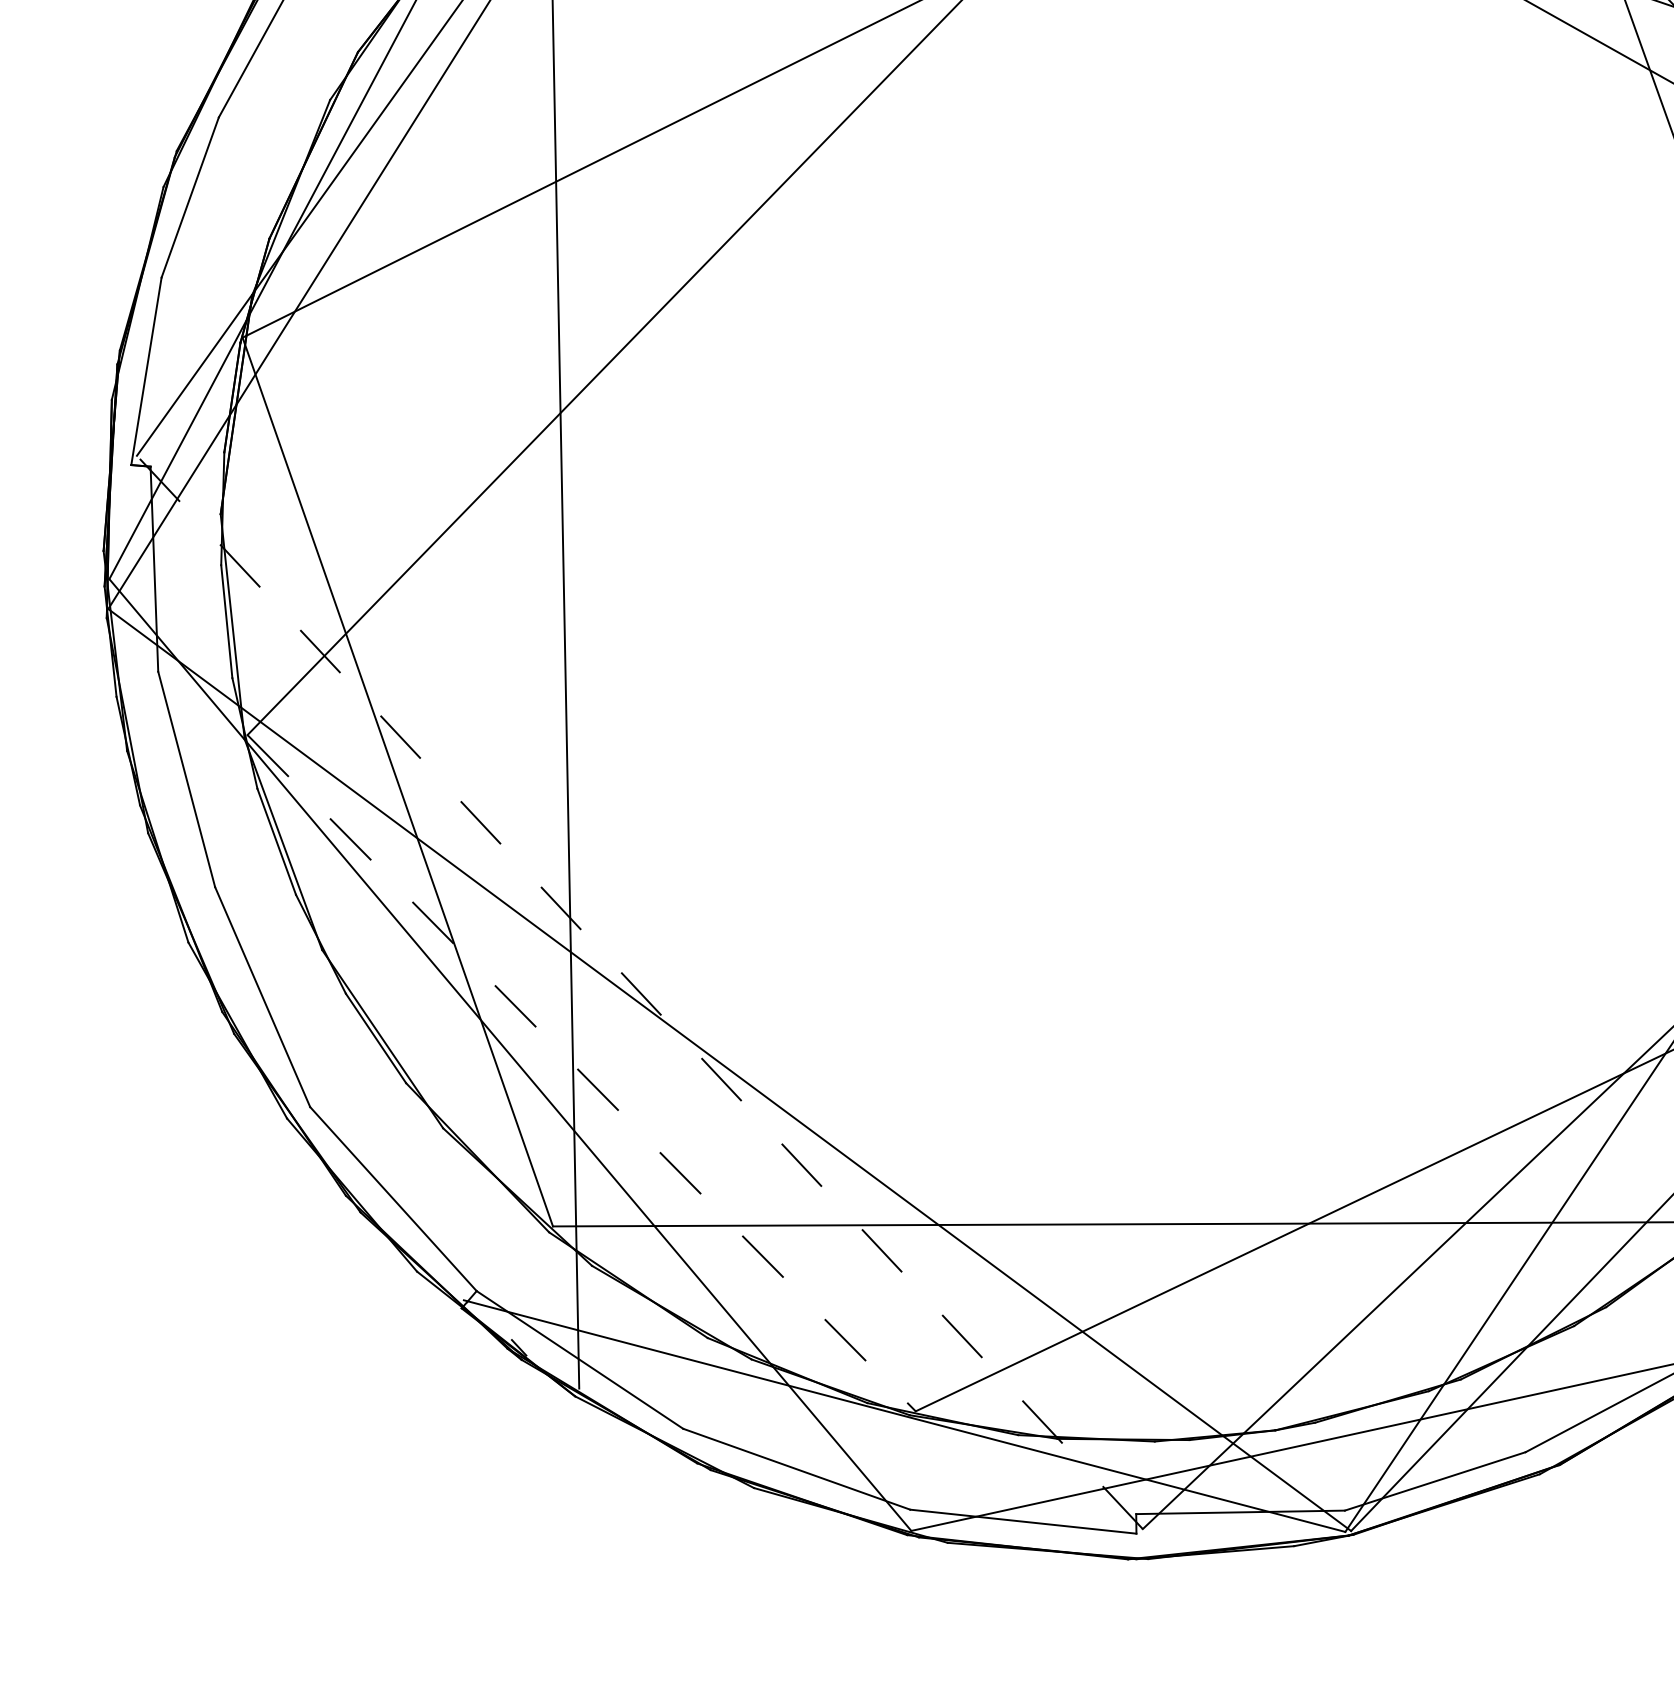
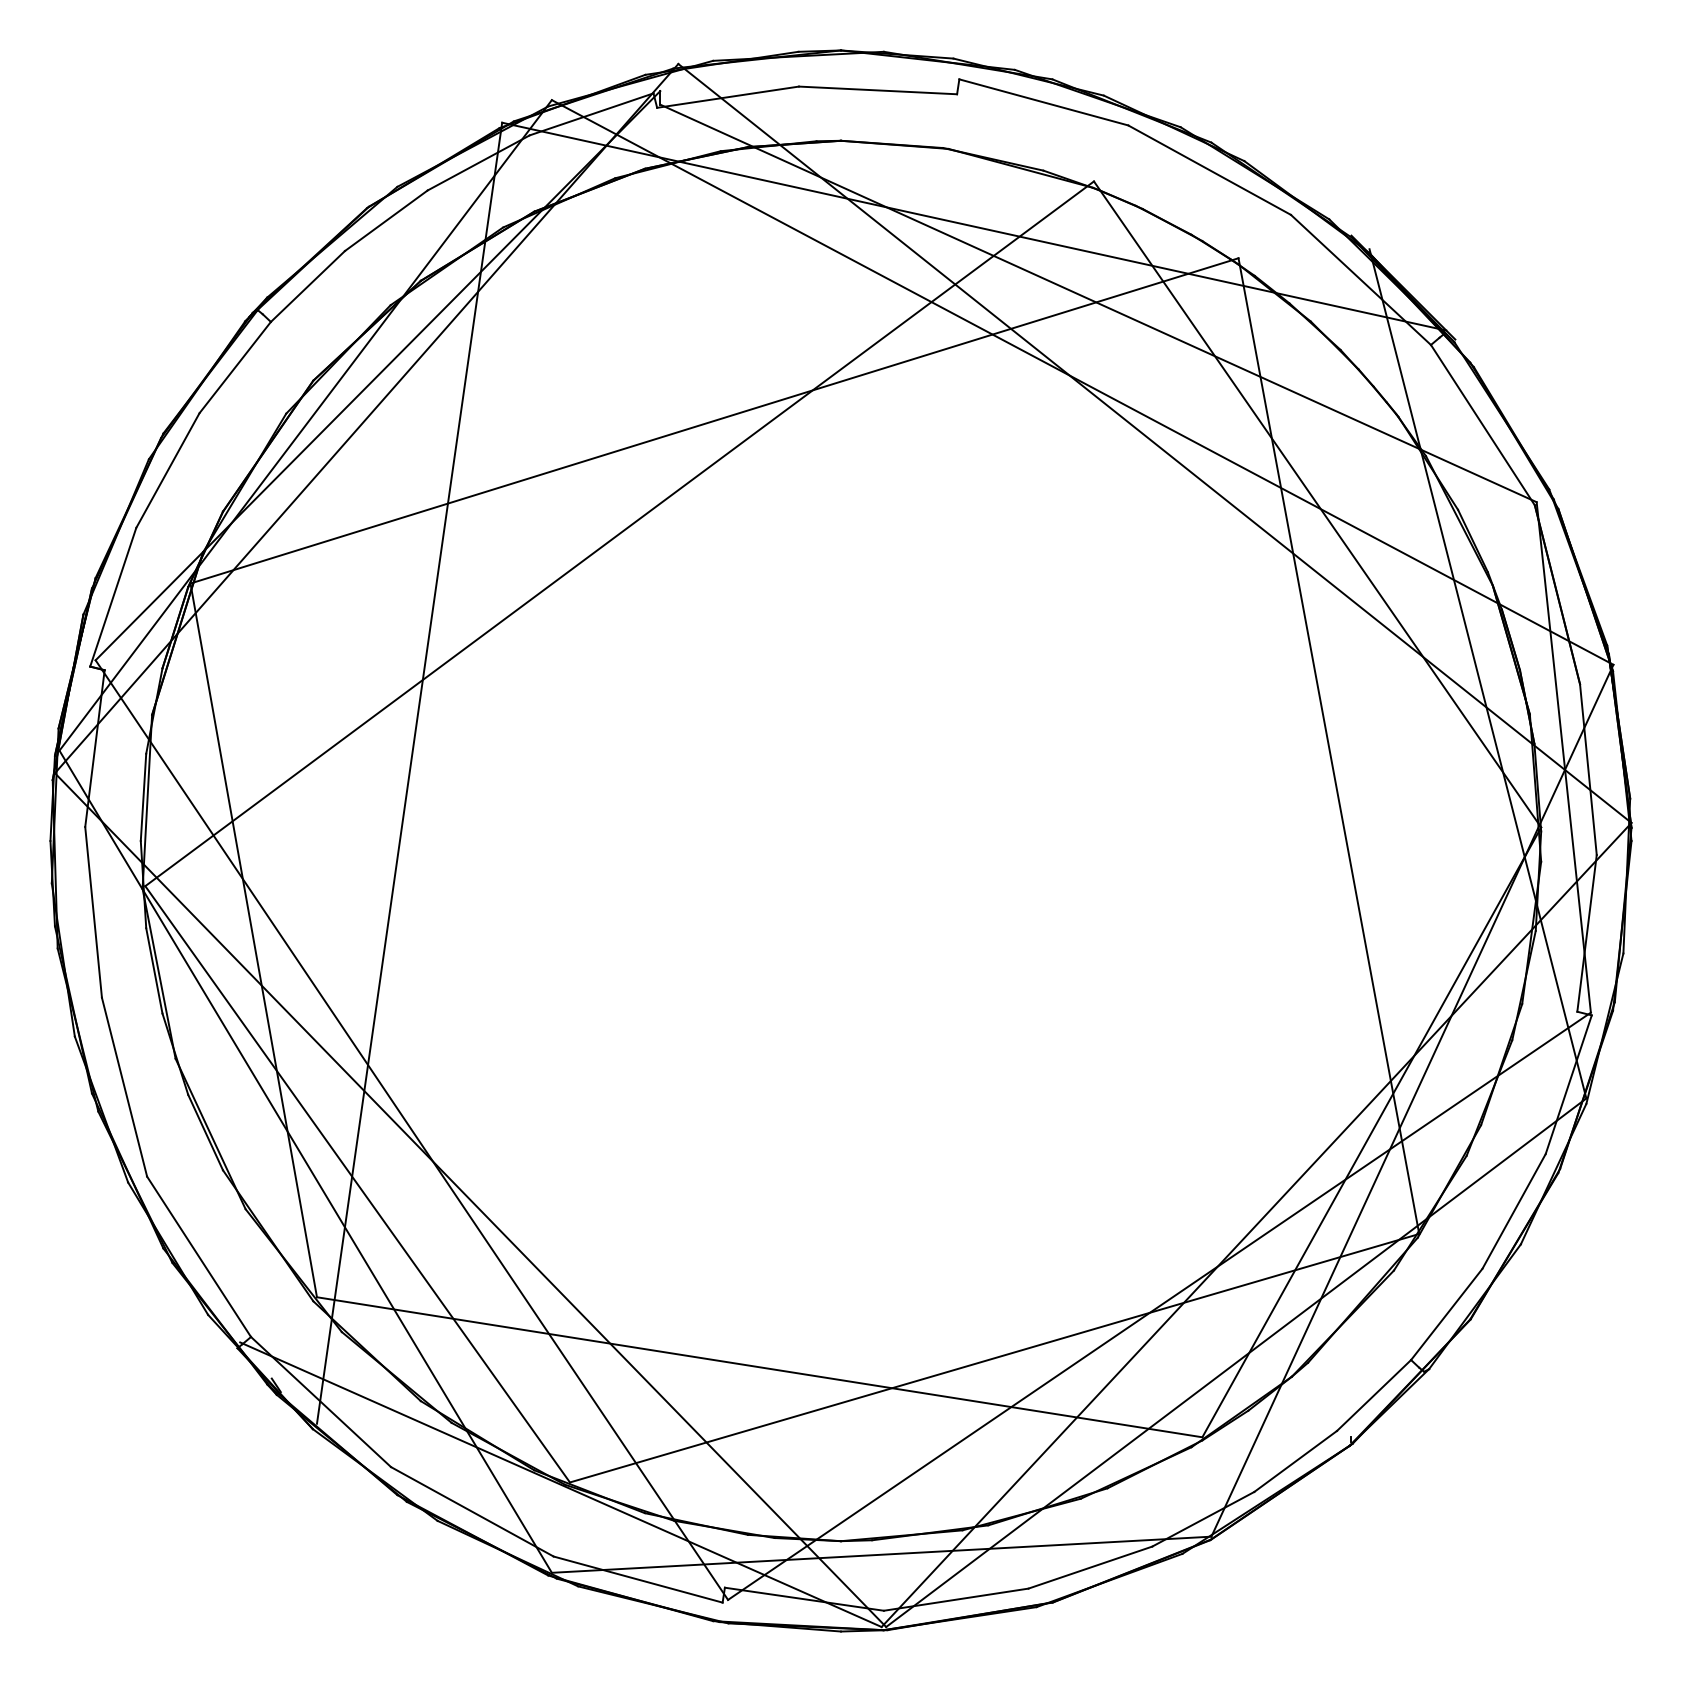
line: (639, 991) -> (411, 1129), dashed -> solid
line: (581, 1073) -> (357, 1184), dashed -> solid

